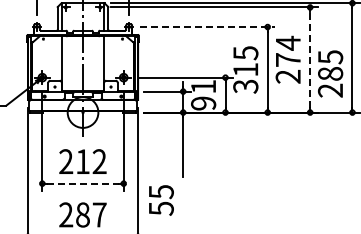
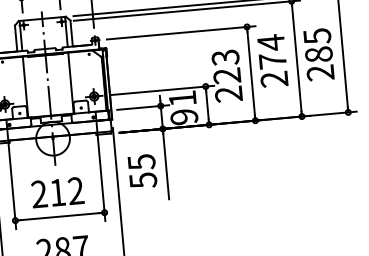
line: (207, 27) -> (181, 33), dashed -> solid
line: (310, 60) -> (297, 59), dashed -> solid
text: (245, 69) -> (226, 75), 315 -> 223
text: (330, 73) -> (318, 54), moved
line: (83, 183) -> (60, 216), dashed -> solid
text: (161, 200) -> (142, 171), moved

